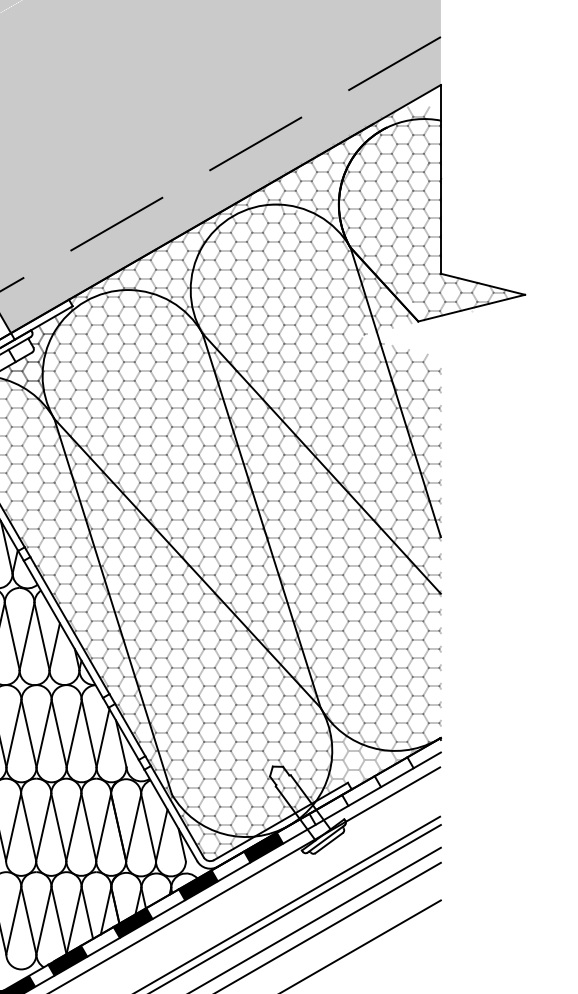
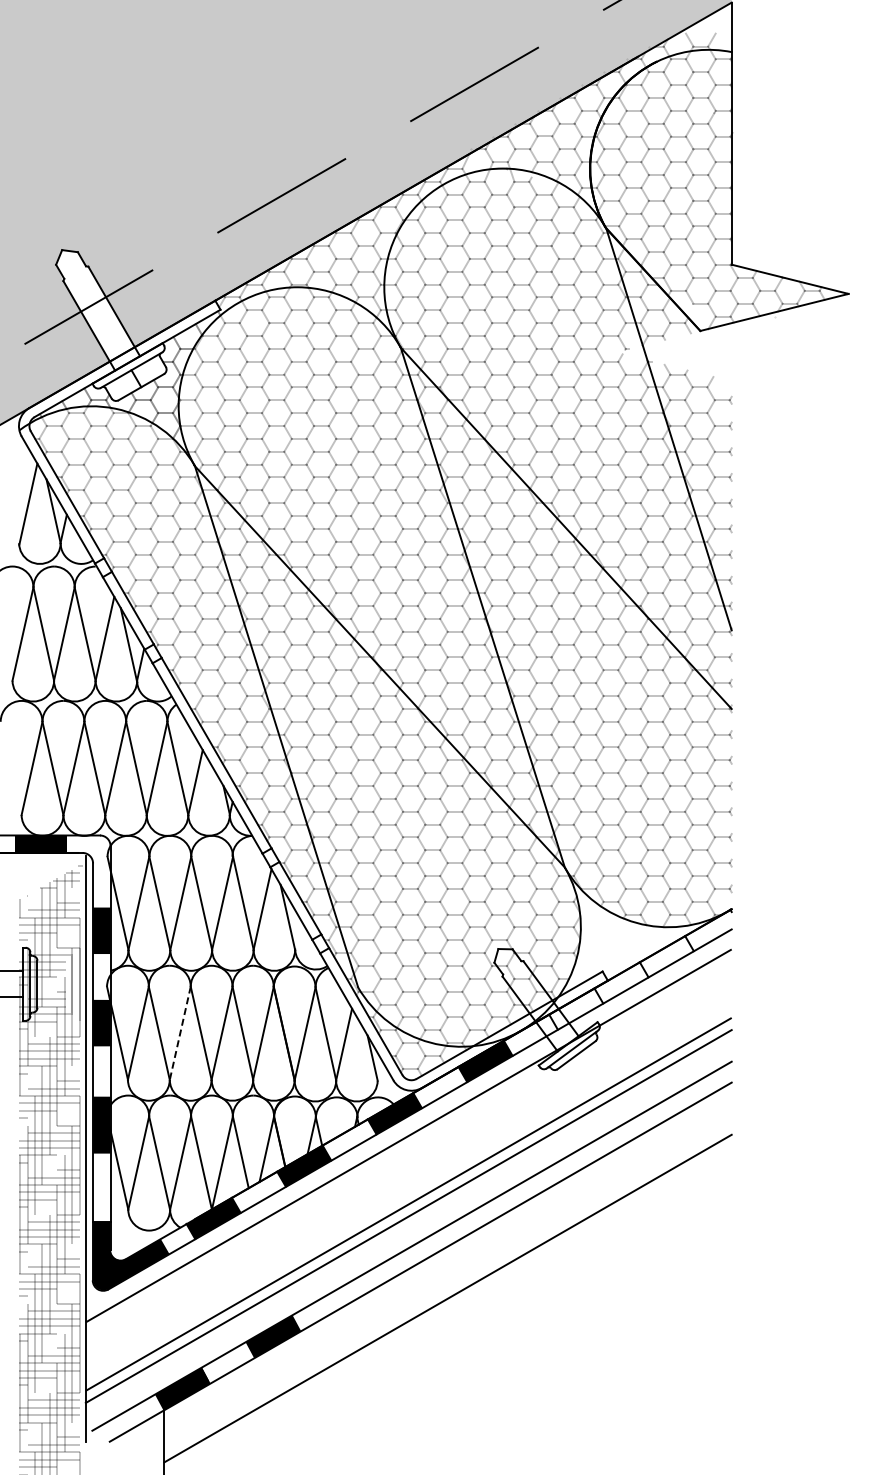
hatch: (378, 753) -> (645, 930), removed
line: (43, 827) -> (180, 1033), solid -> dashed

